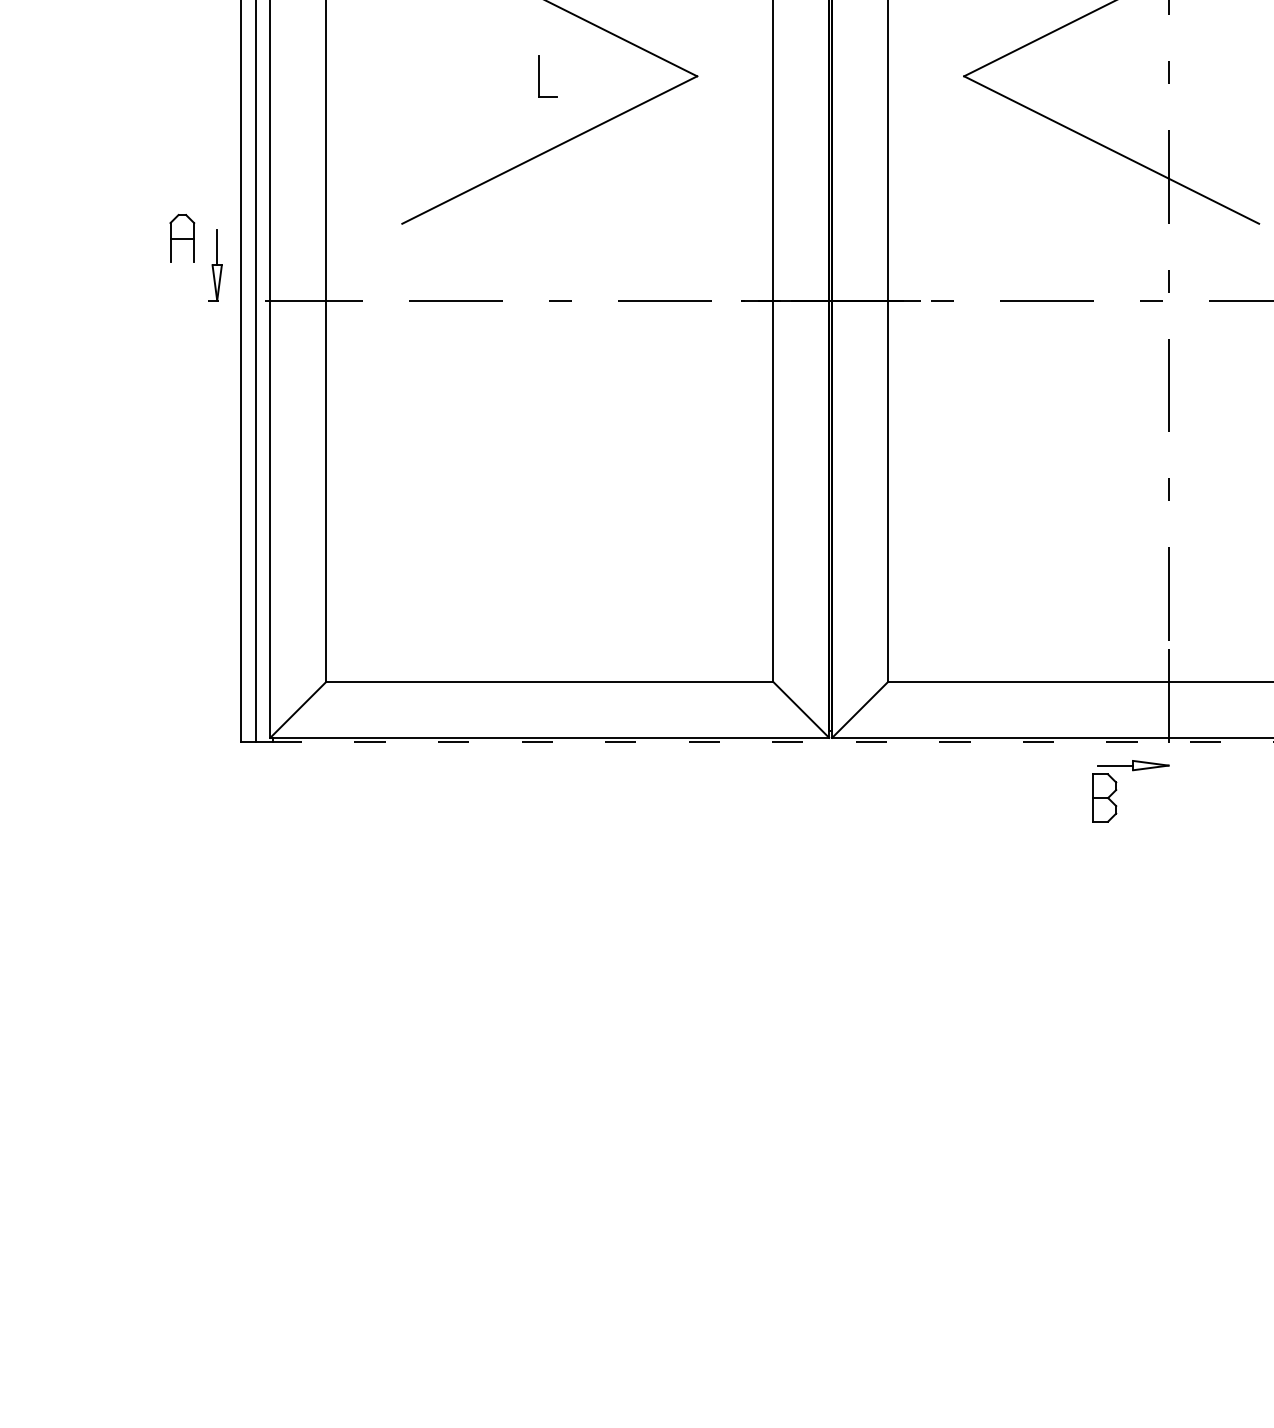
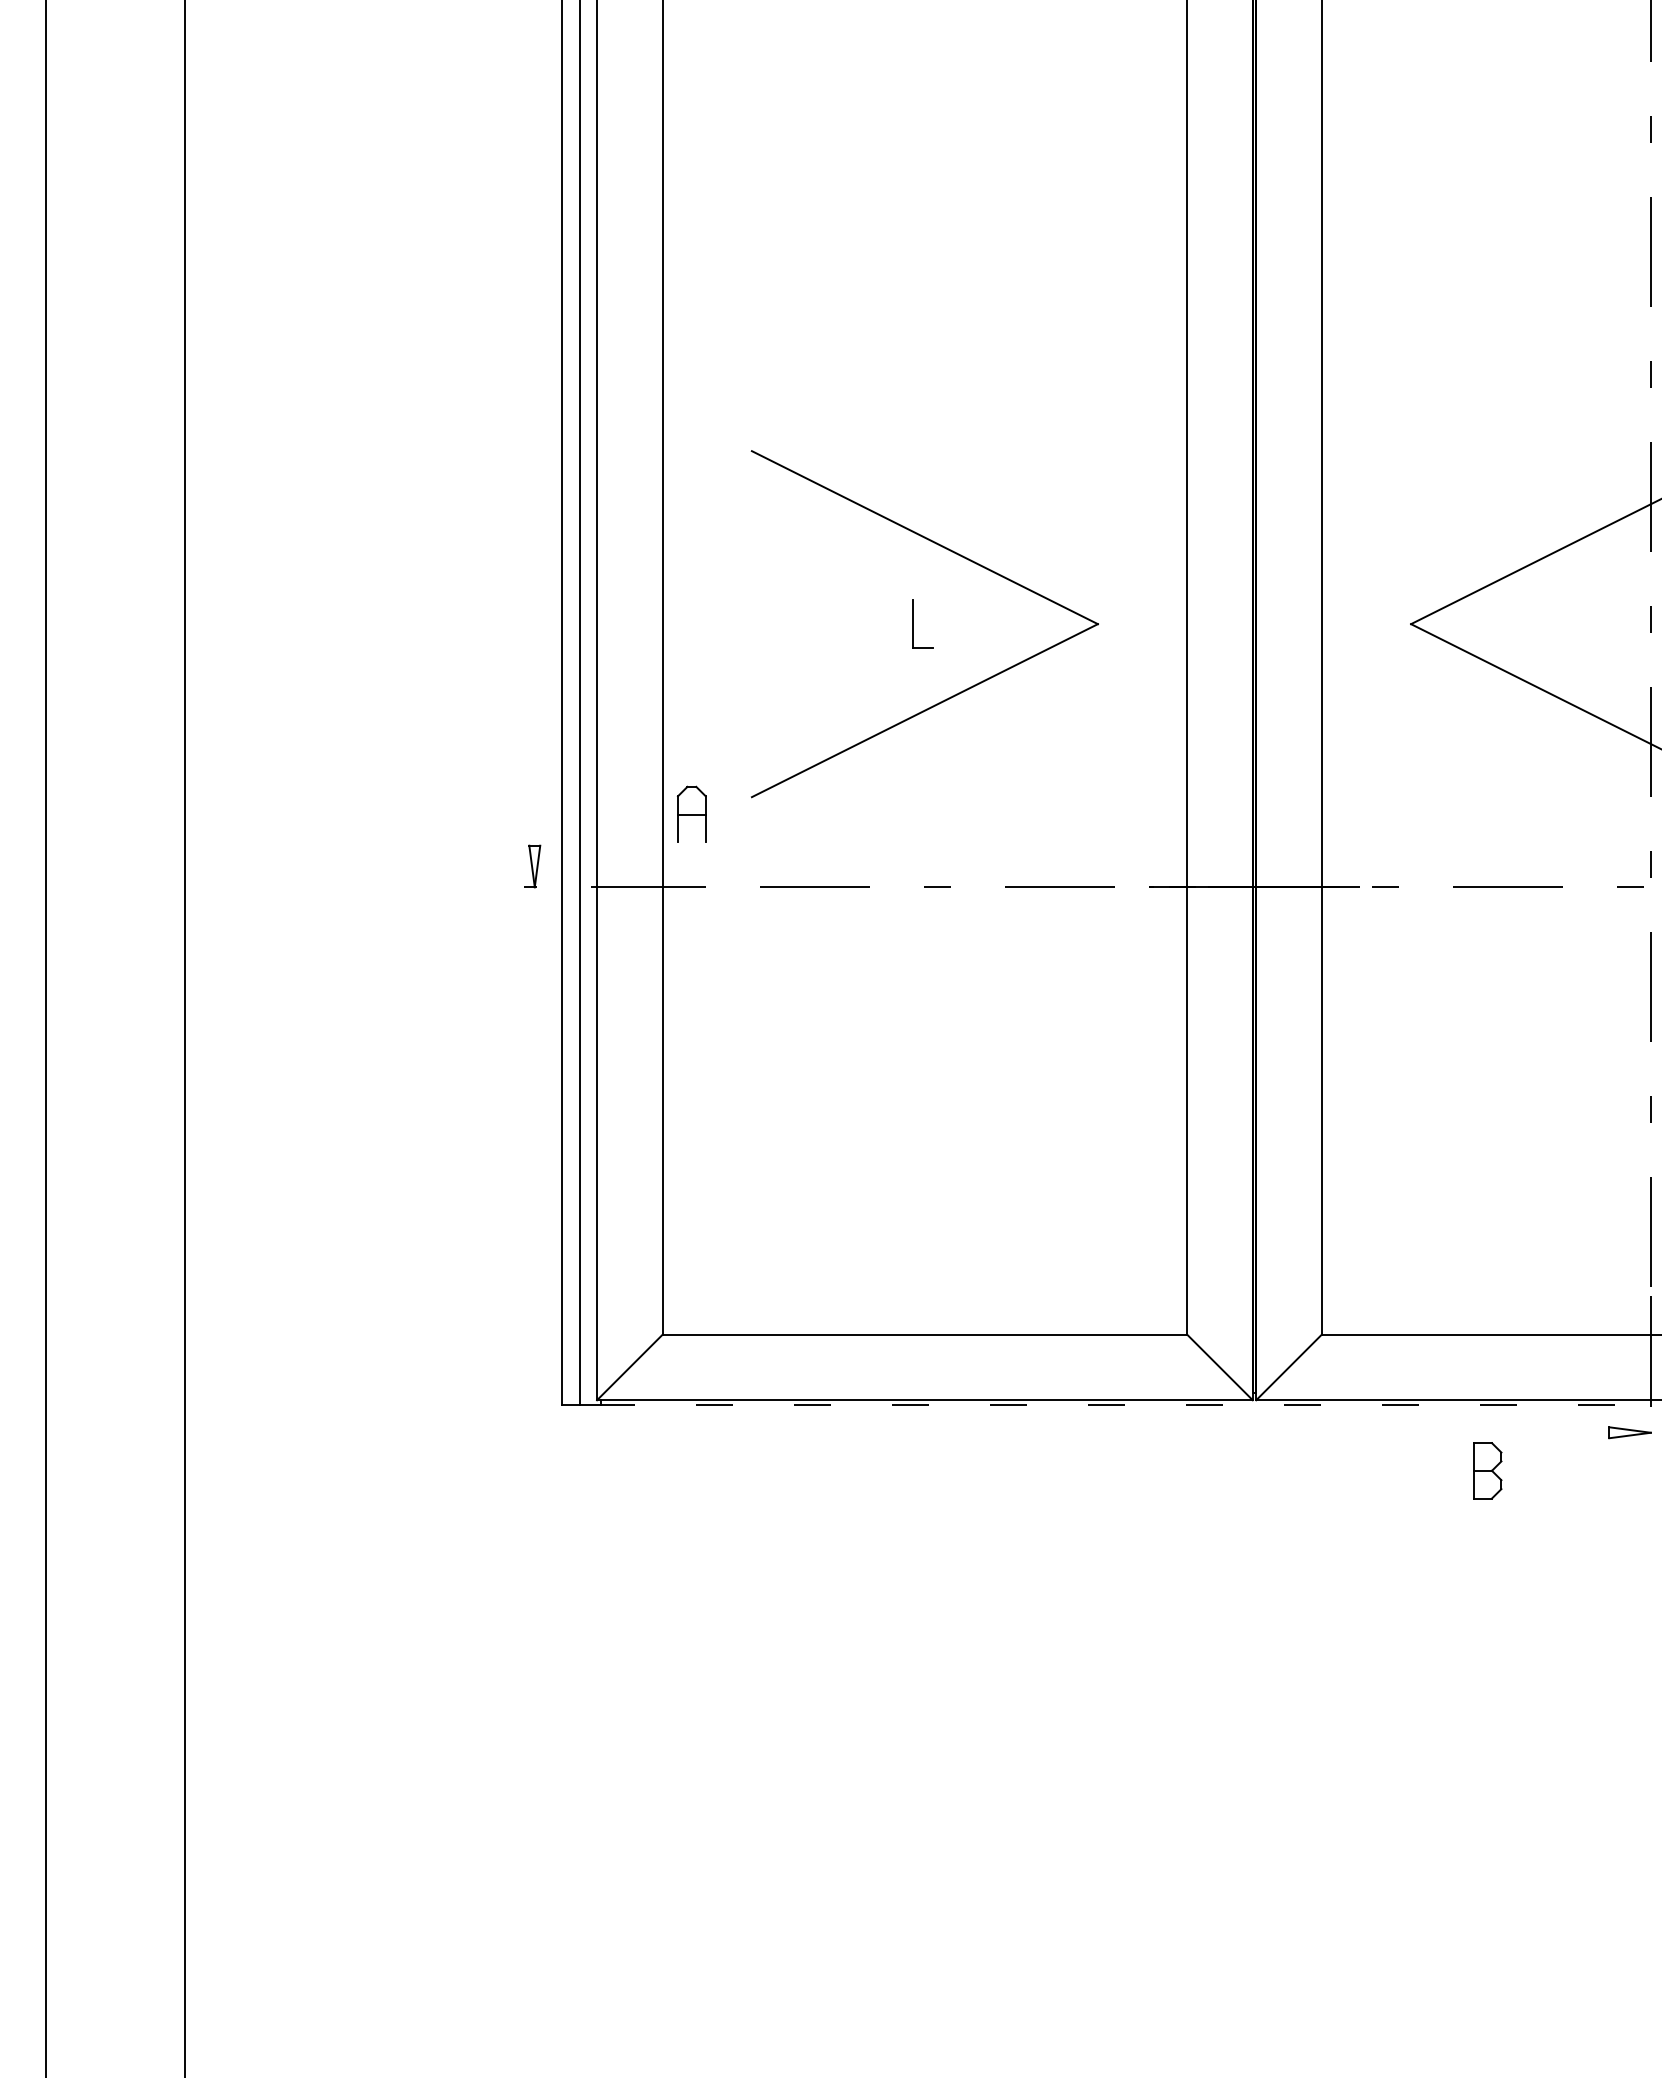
part: (182, 237) -> (691, 813), moved
line: (216, 247) -> (534, 824), removed
line: (1115, 765) -> (1588, 1432), removed
part: (1104, 797) -> (1487, 1470), moved

